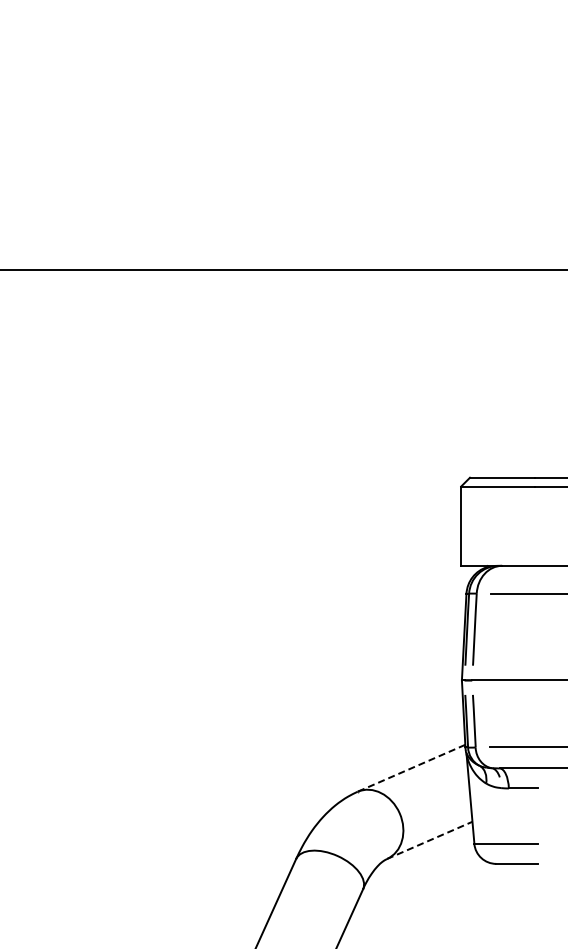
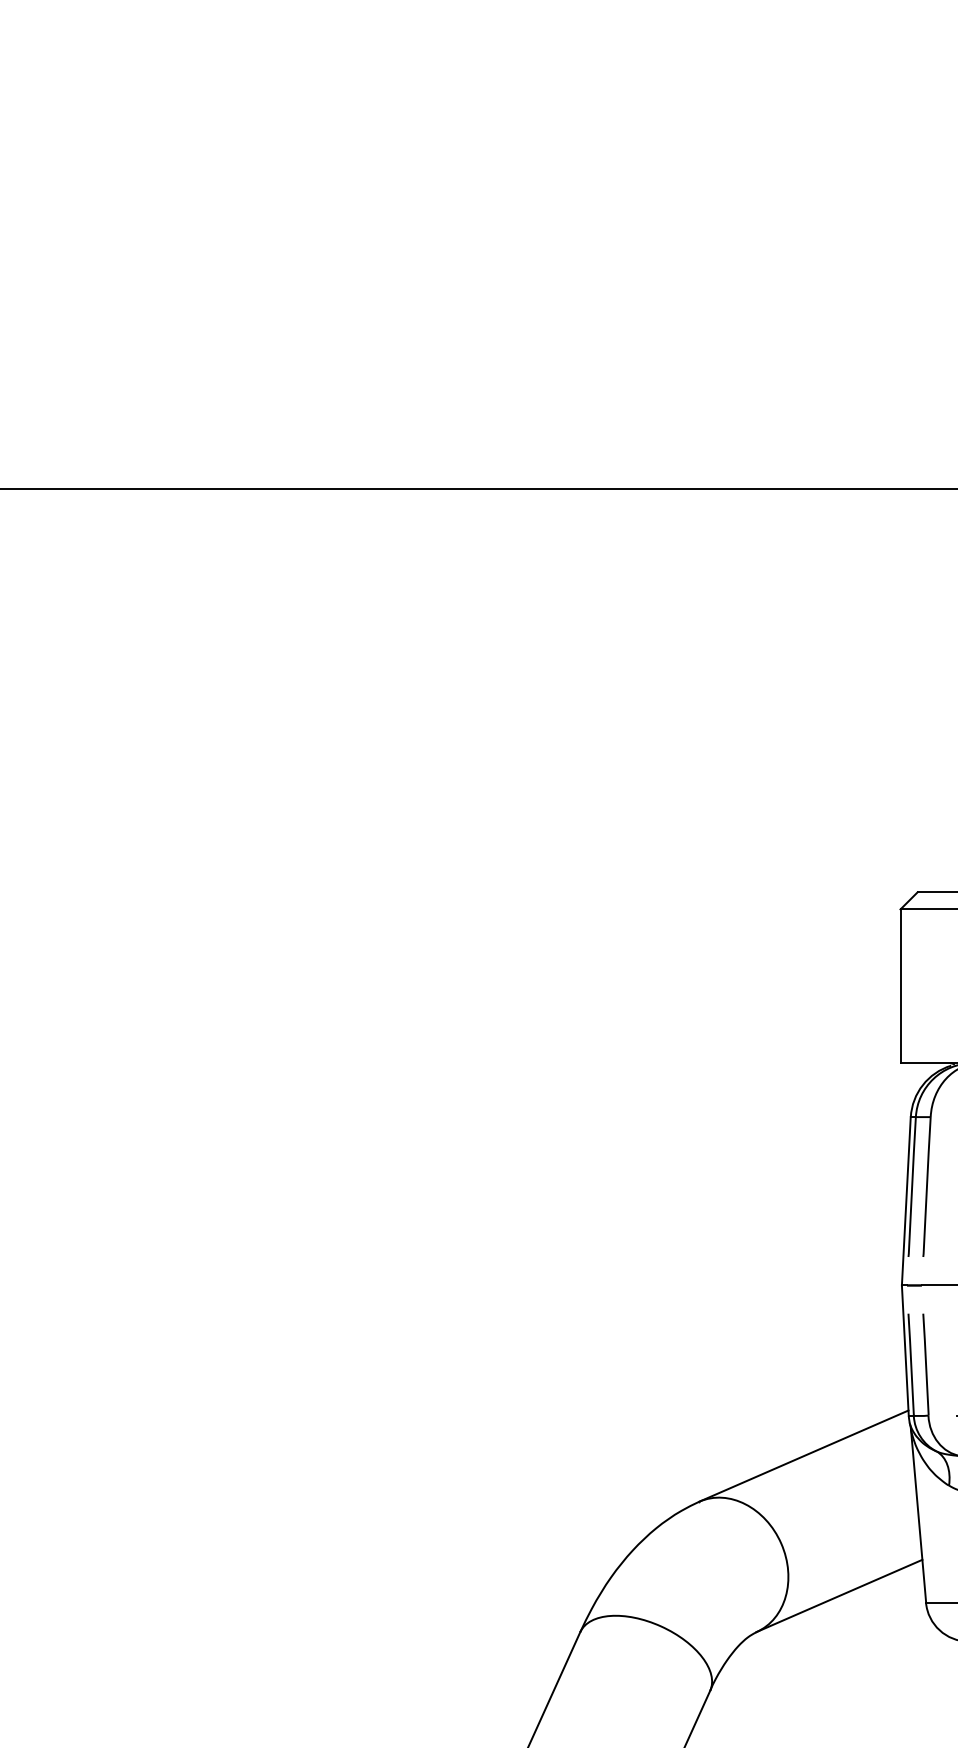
line: (411, 768) -> (804, 1456), dashed -> solid
line: (429, 840) -> (839, 1596), dashed -> solid

